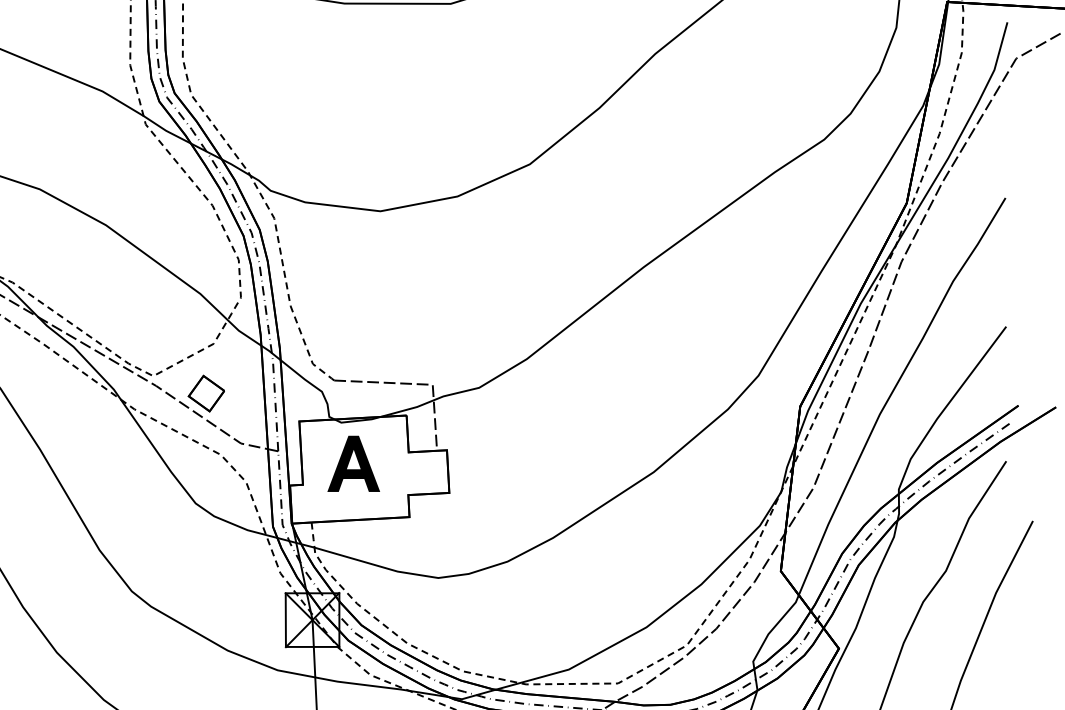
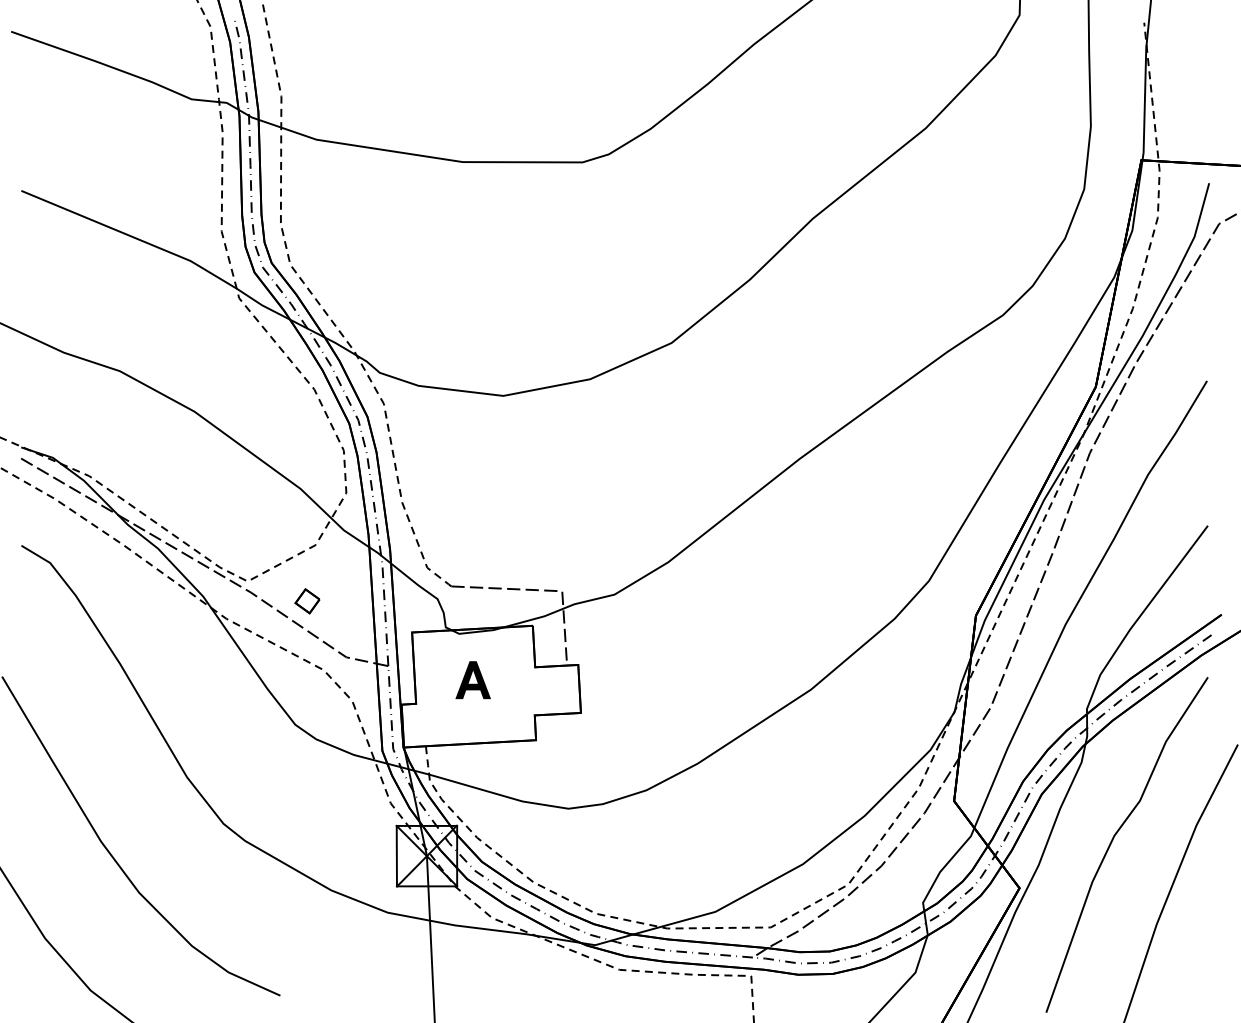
part: (206, 393) -> (307, 601), size x0.6
part: (353, 463) -> (472, 679), size x0.6

